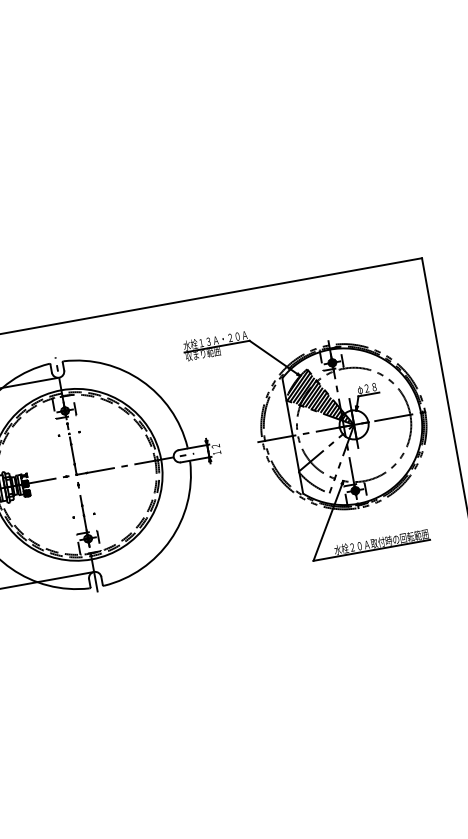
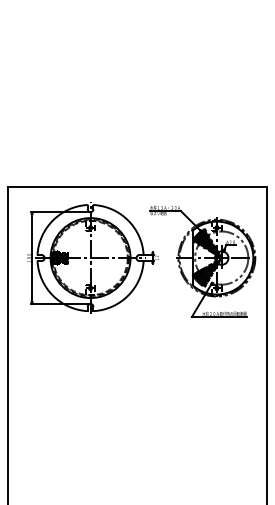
hatch: (327, 461) -> (206, 272), added

